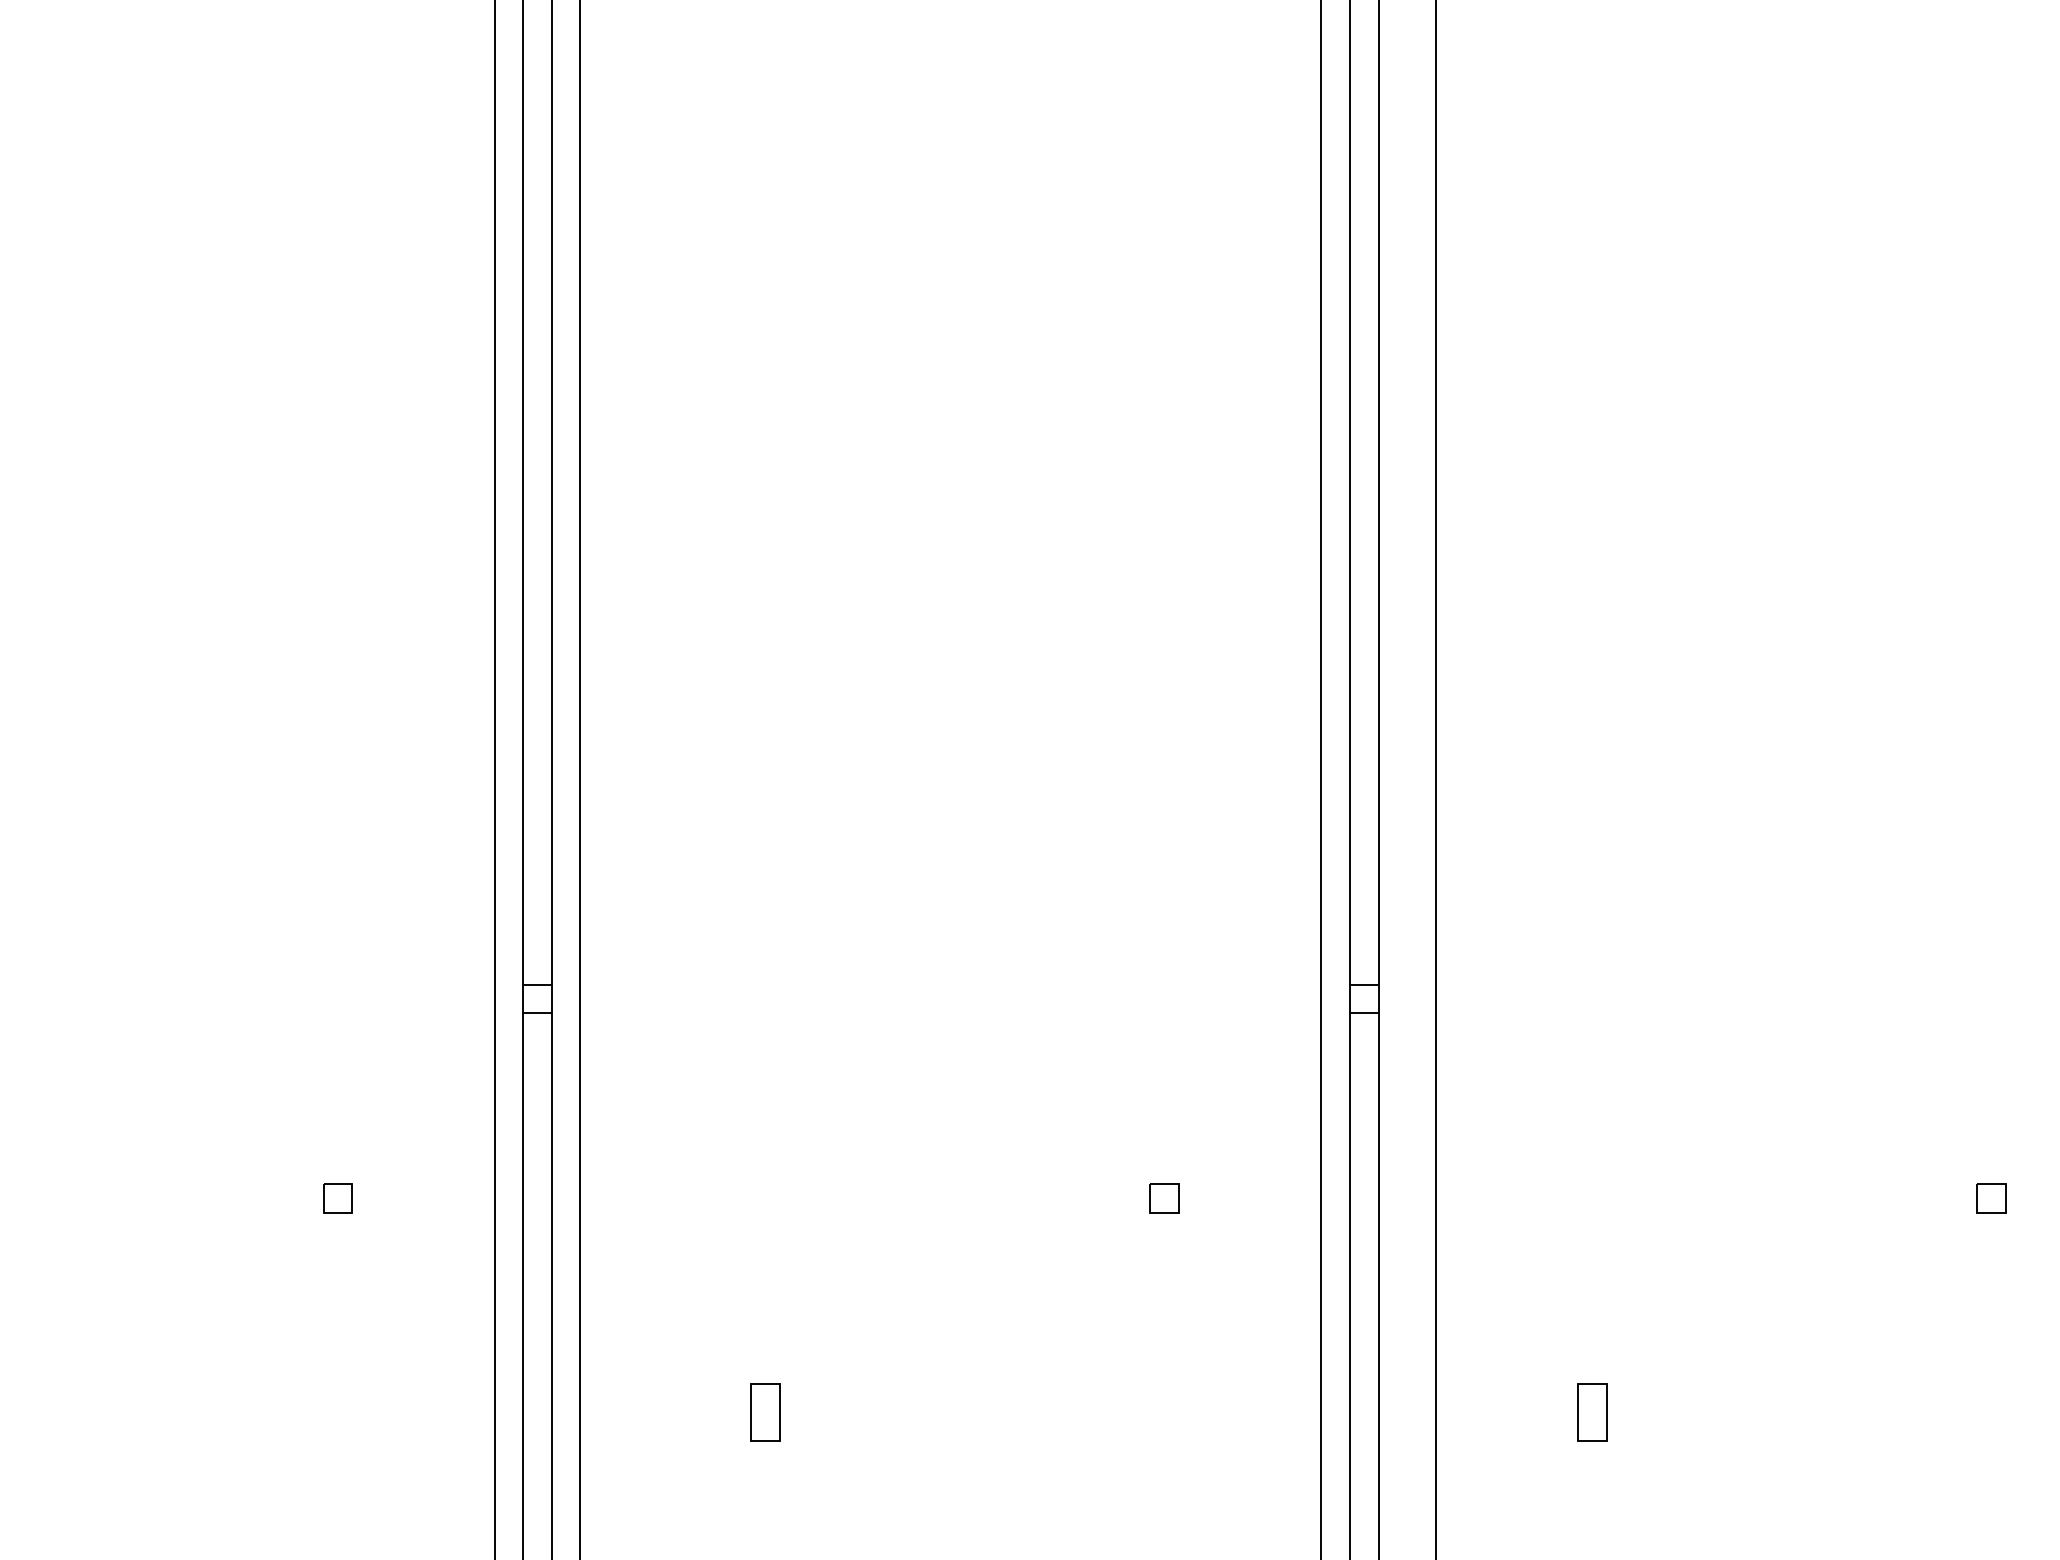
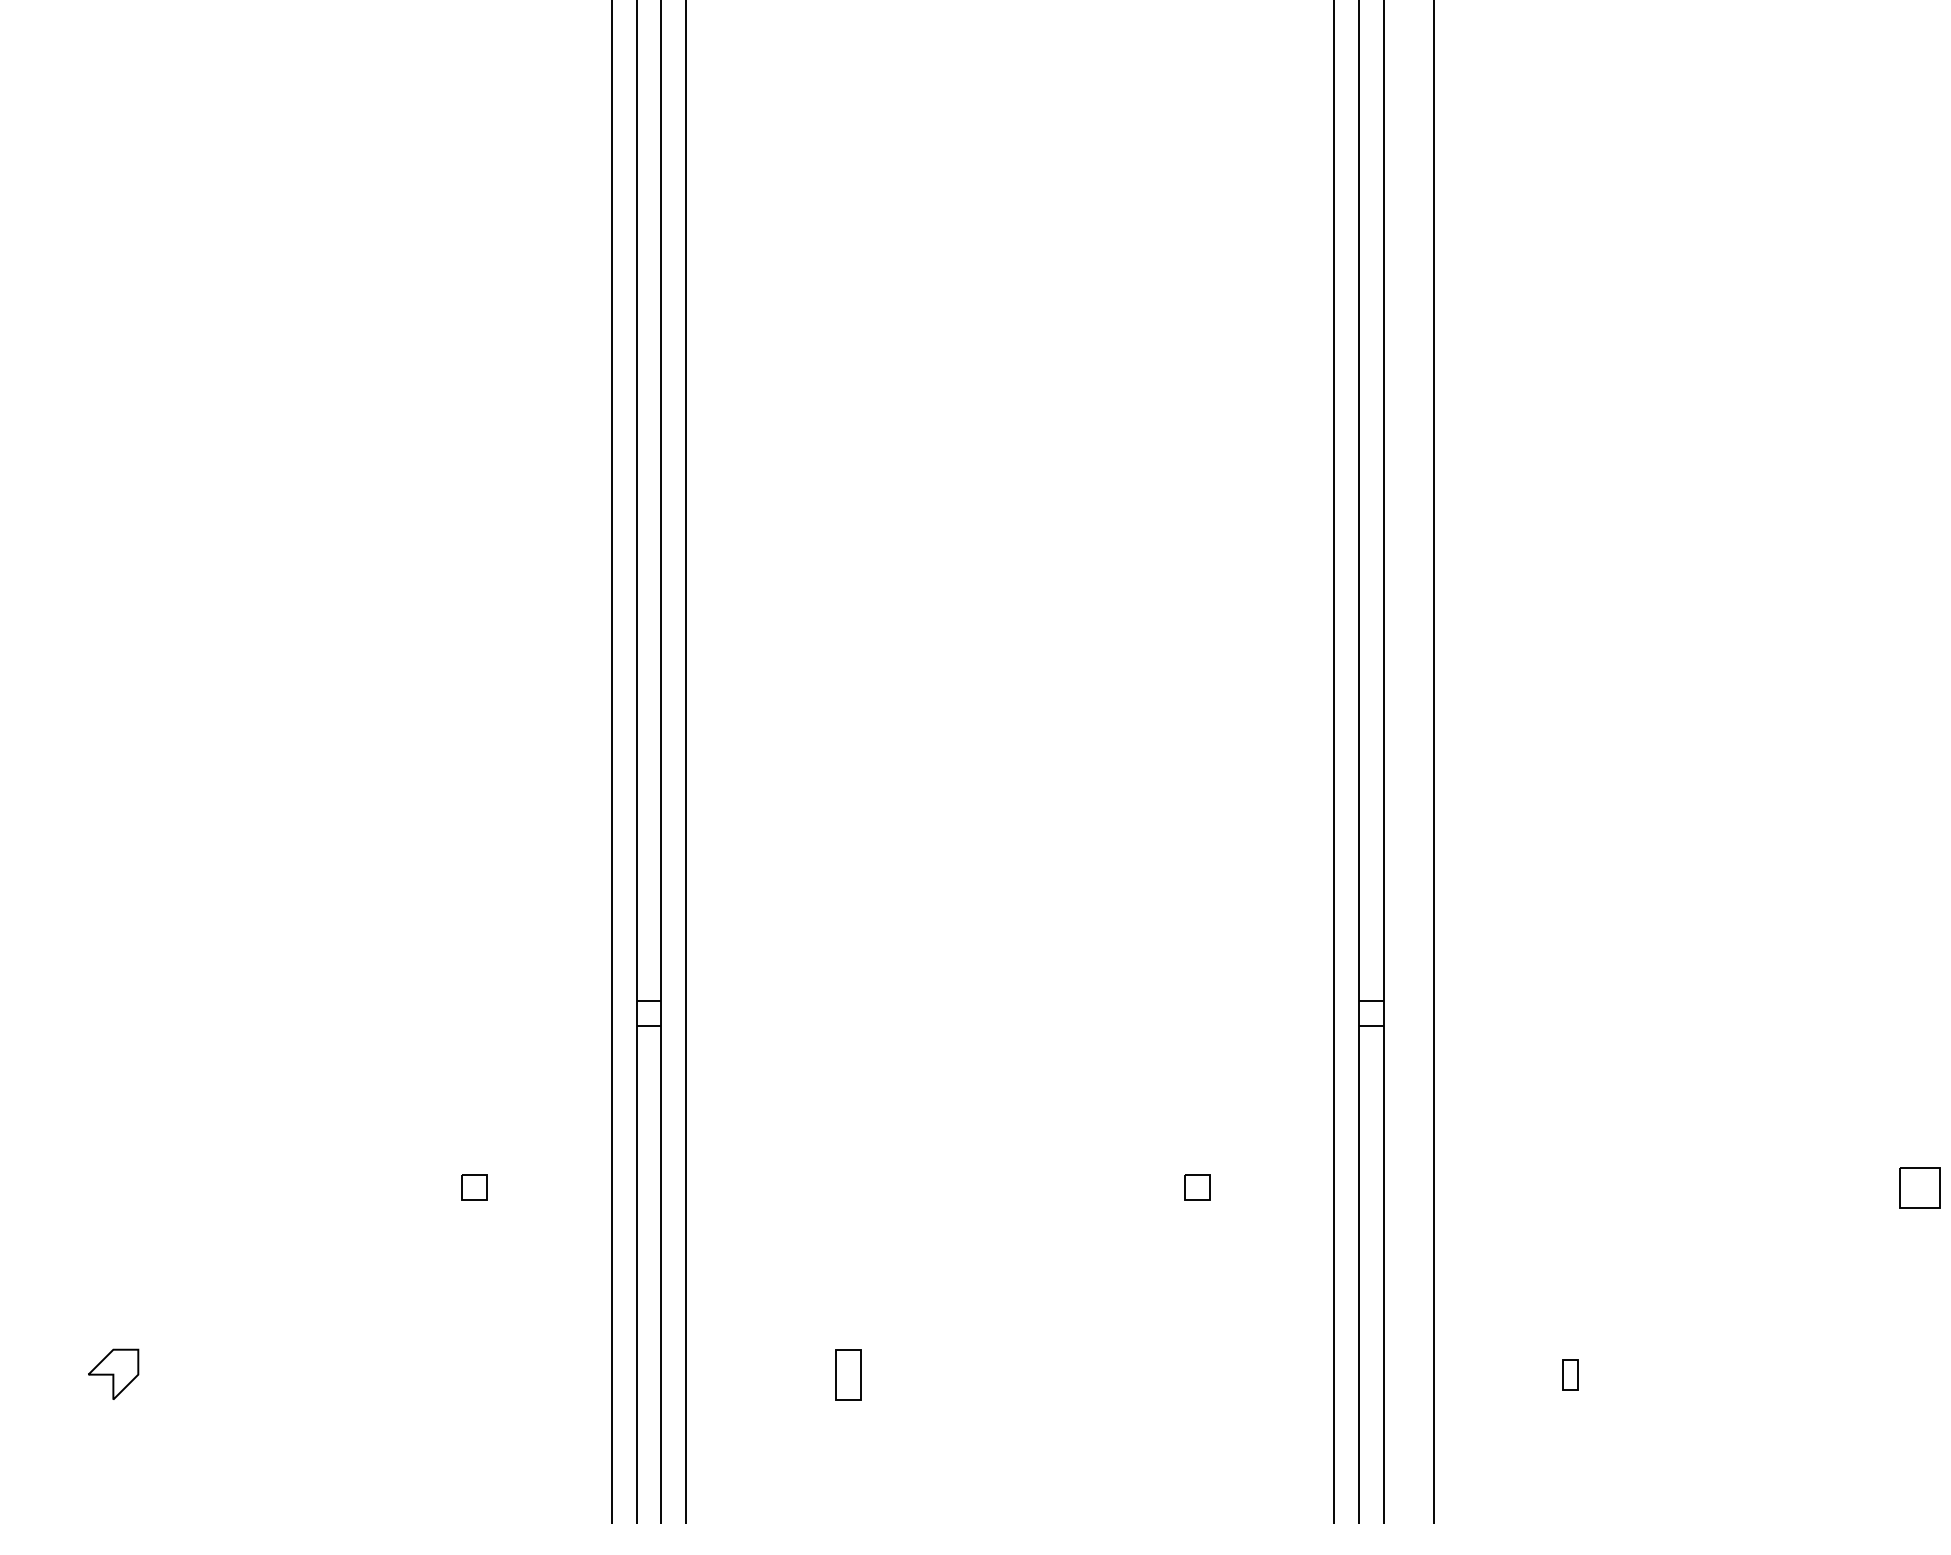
part: (1991, 1198) -> (1919, 1187), size x1.6
part: (1591, 1412) -> (1570, 1374), size x0.6

